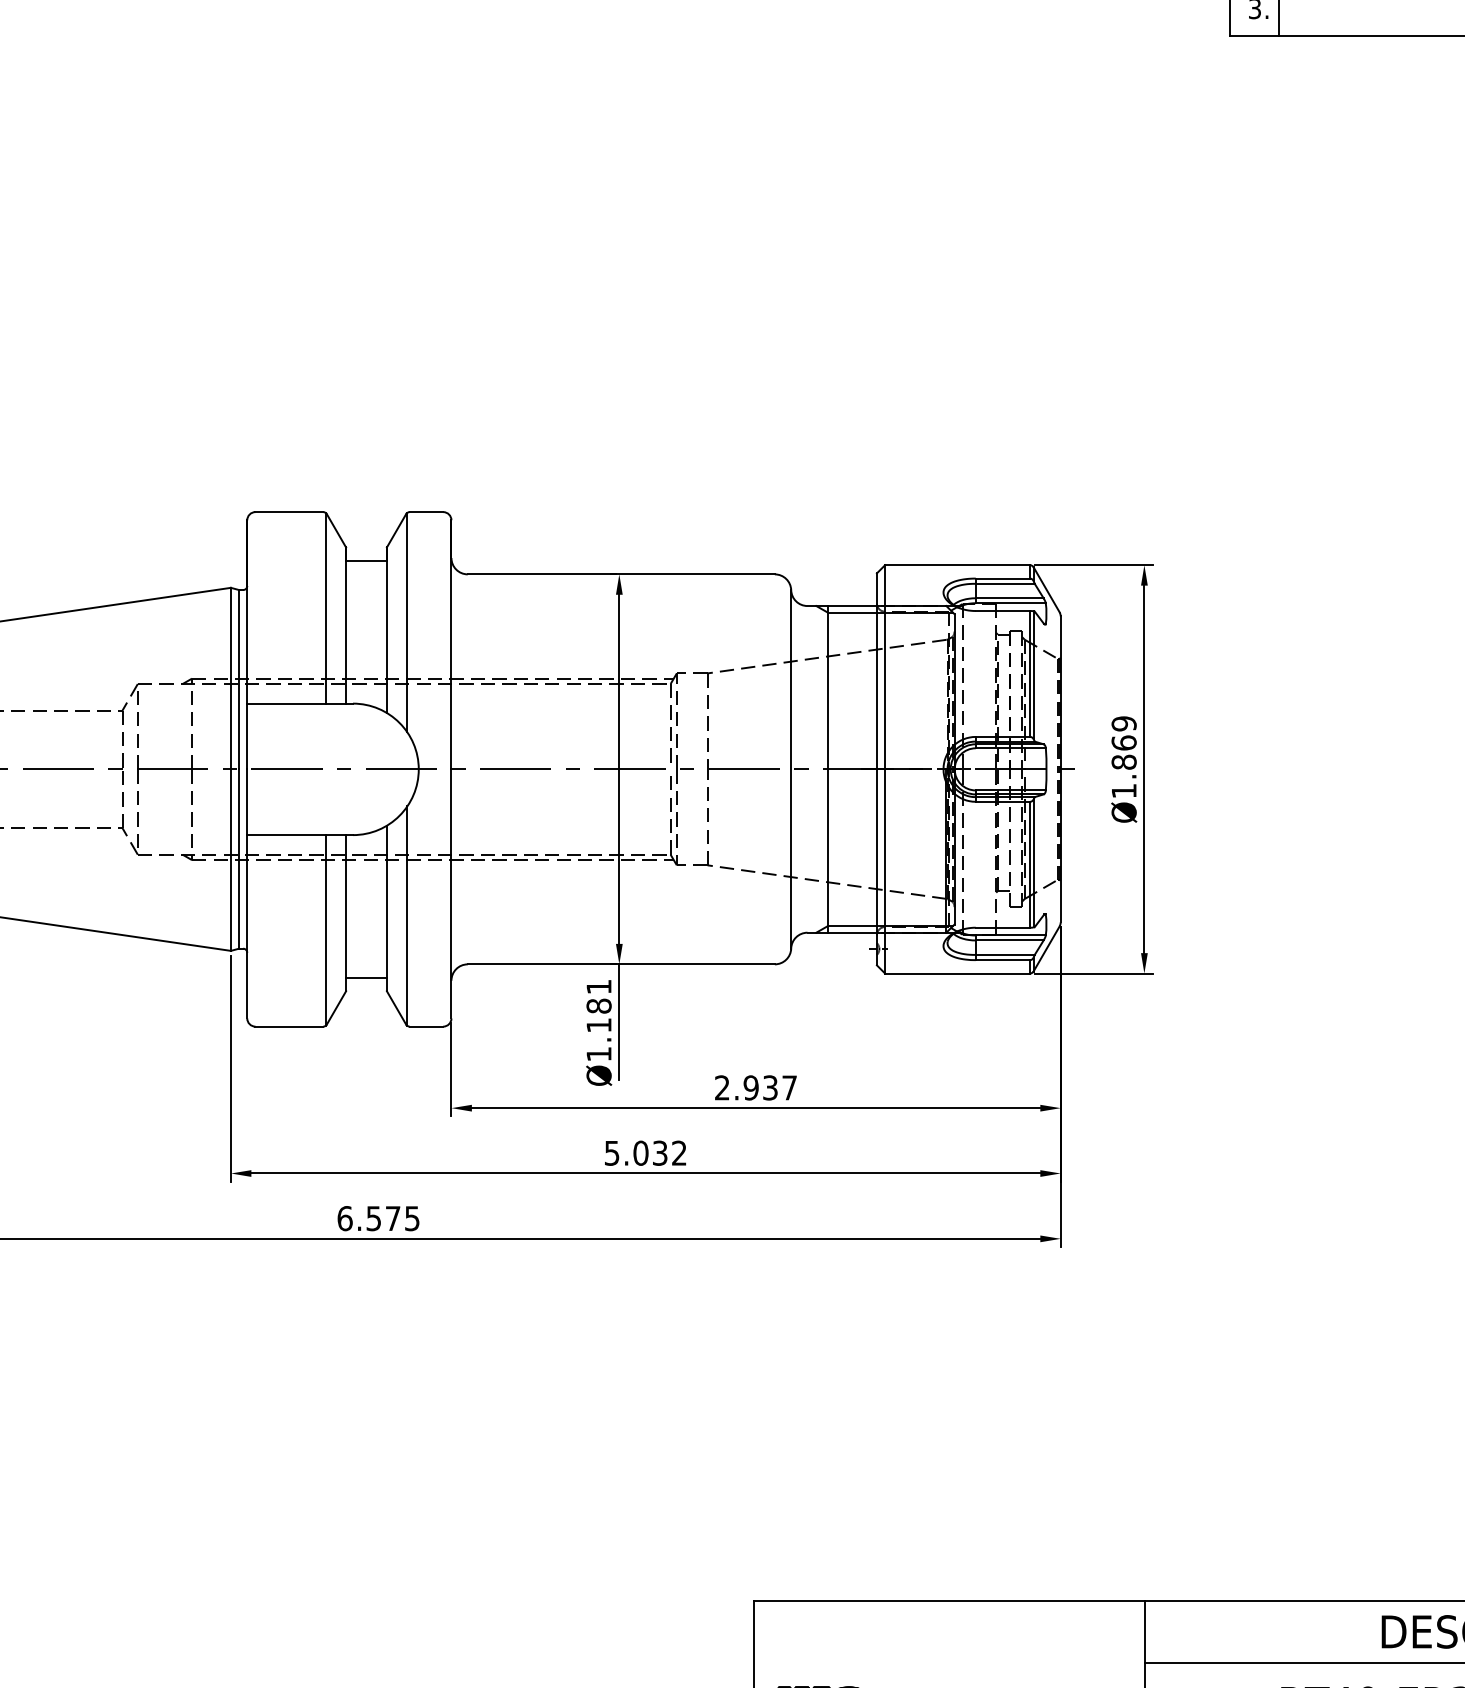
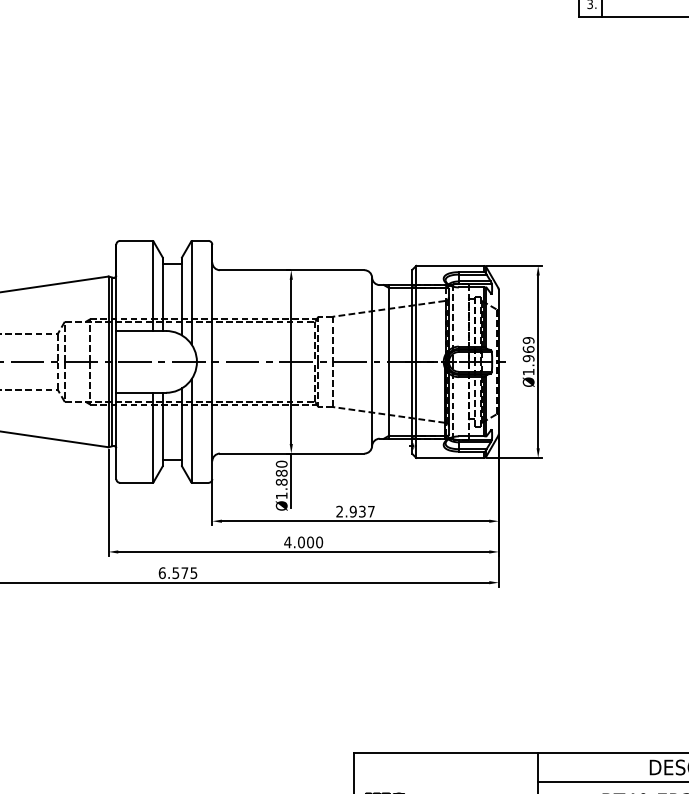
text: (1123, 762) -> (528, 358), Ø1.869 -> Ø1.969
text: (598, 1004) -> (281, 472), Ø1.181 -> Ø1.880
text: (645, 1153) -> (303, 542), 5.032 -> 4.000

